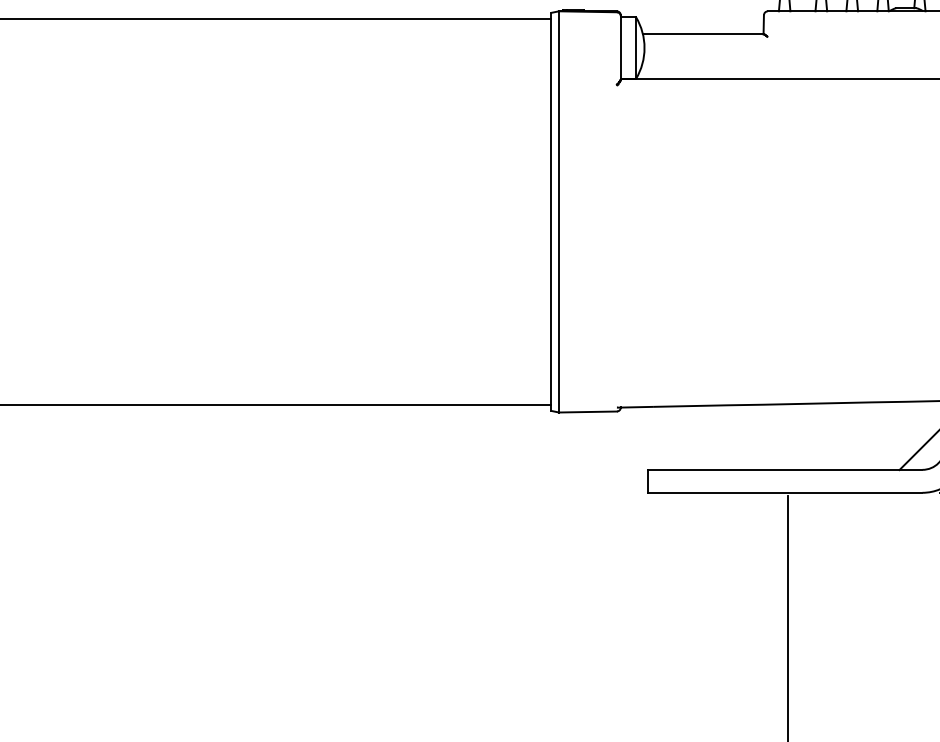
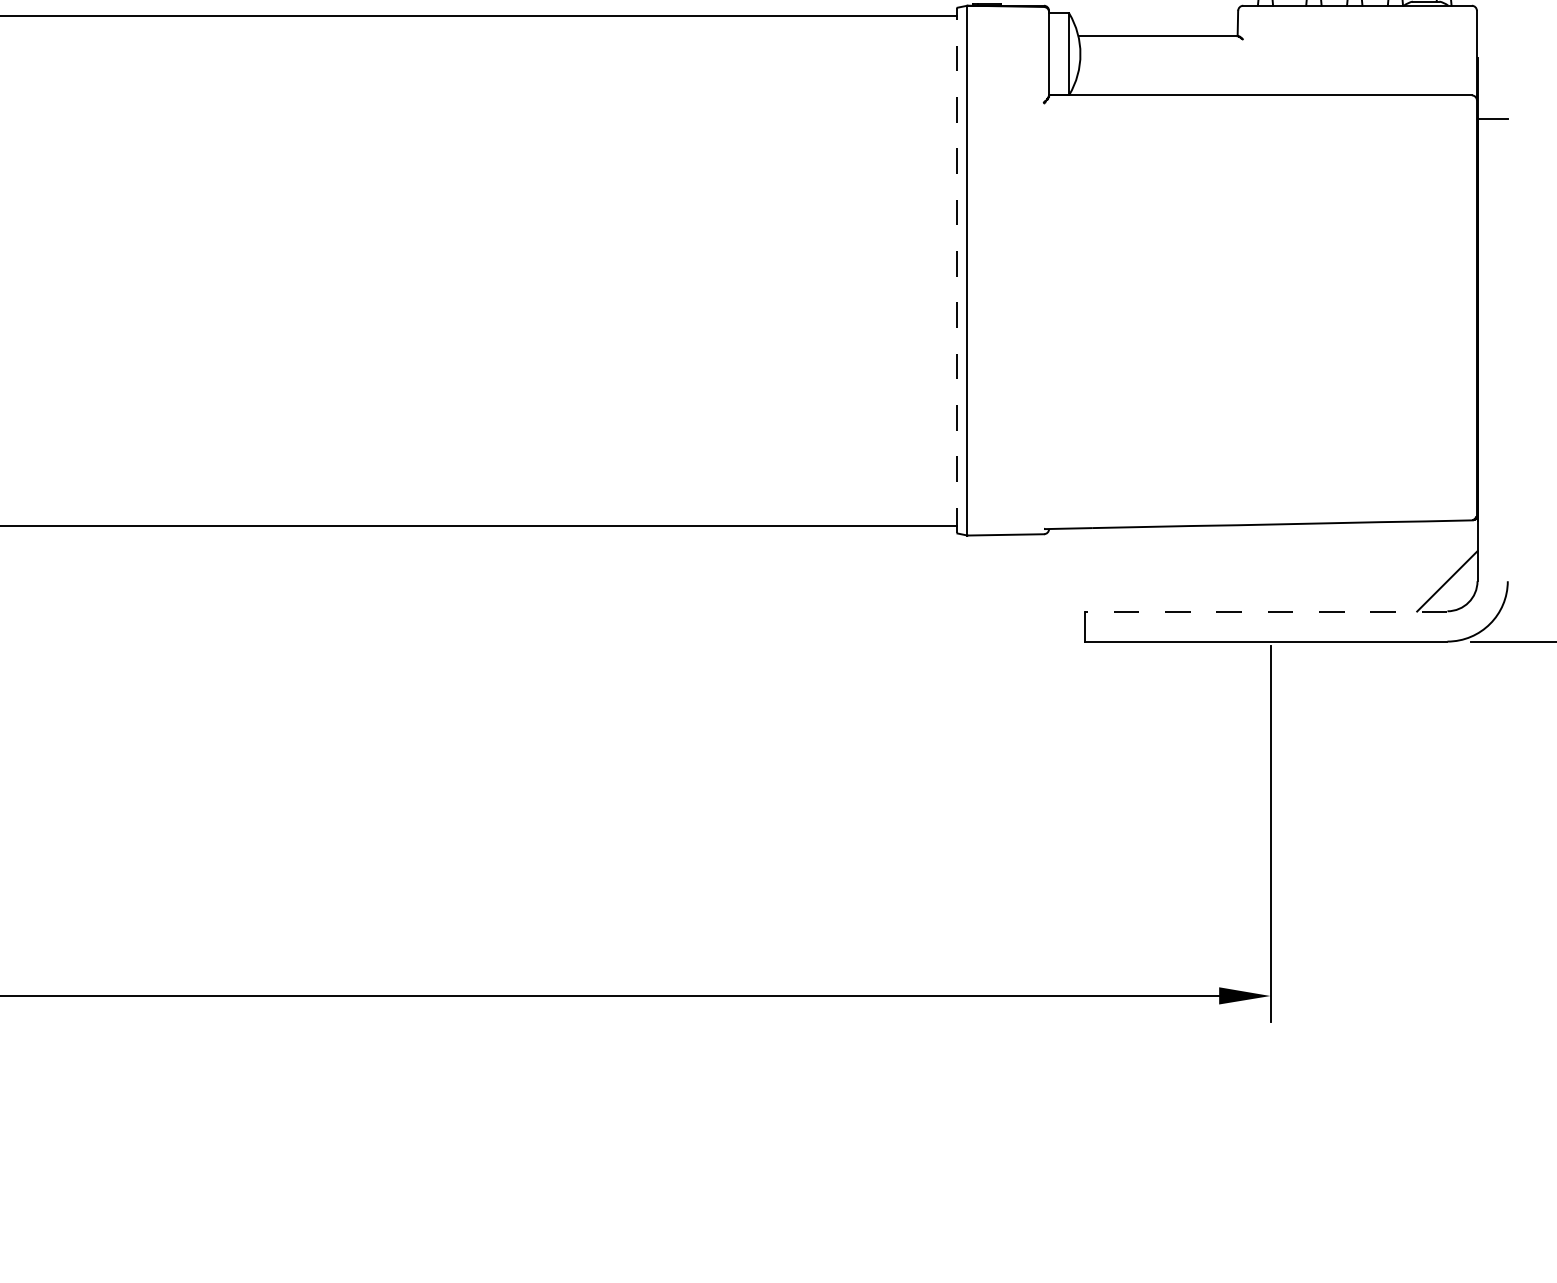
line: (551, 211) -> (957, 270), solid -> dashed
line: (784, 470) -> (1265, 611), solid -> dashed

